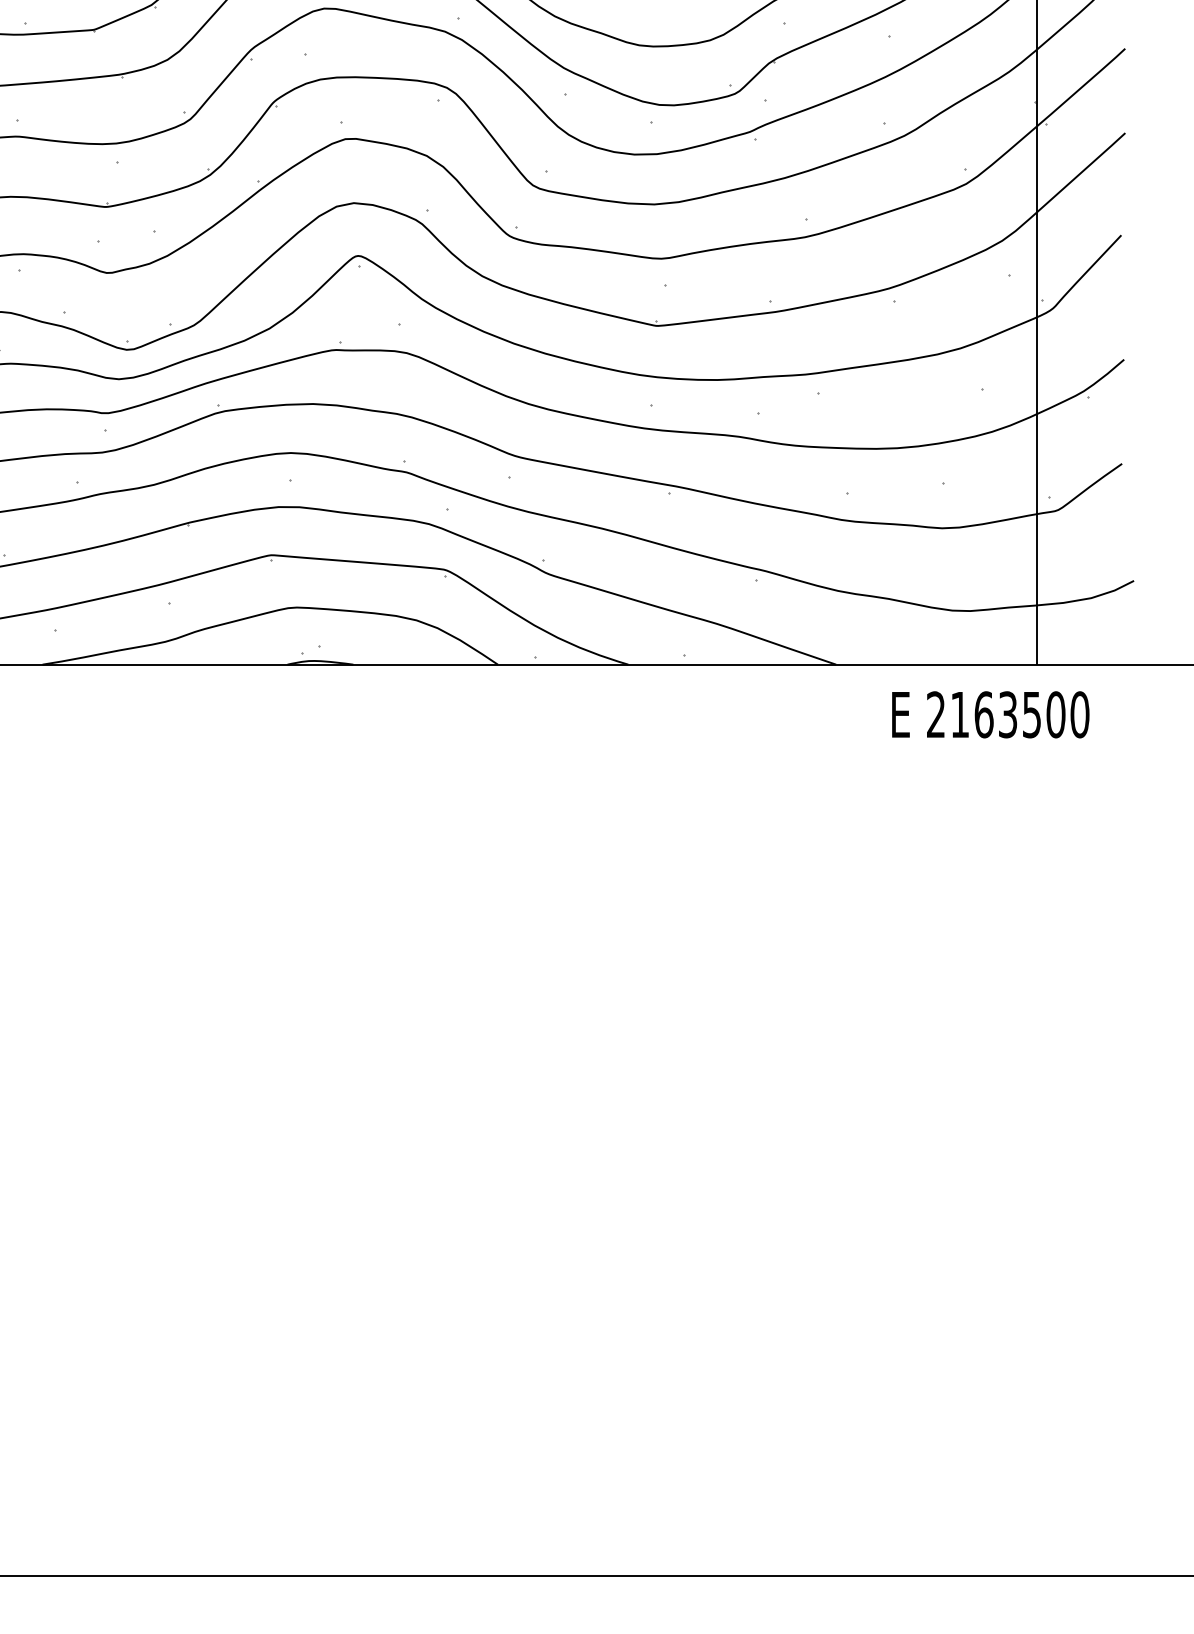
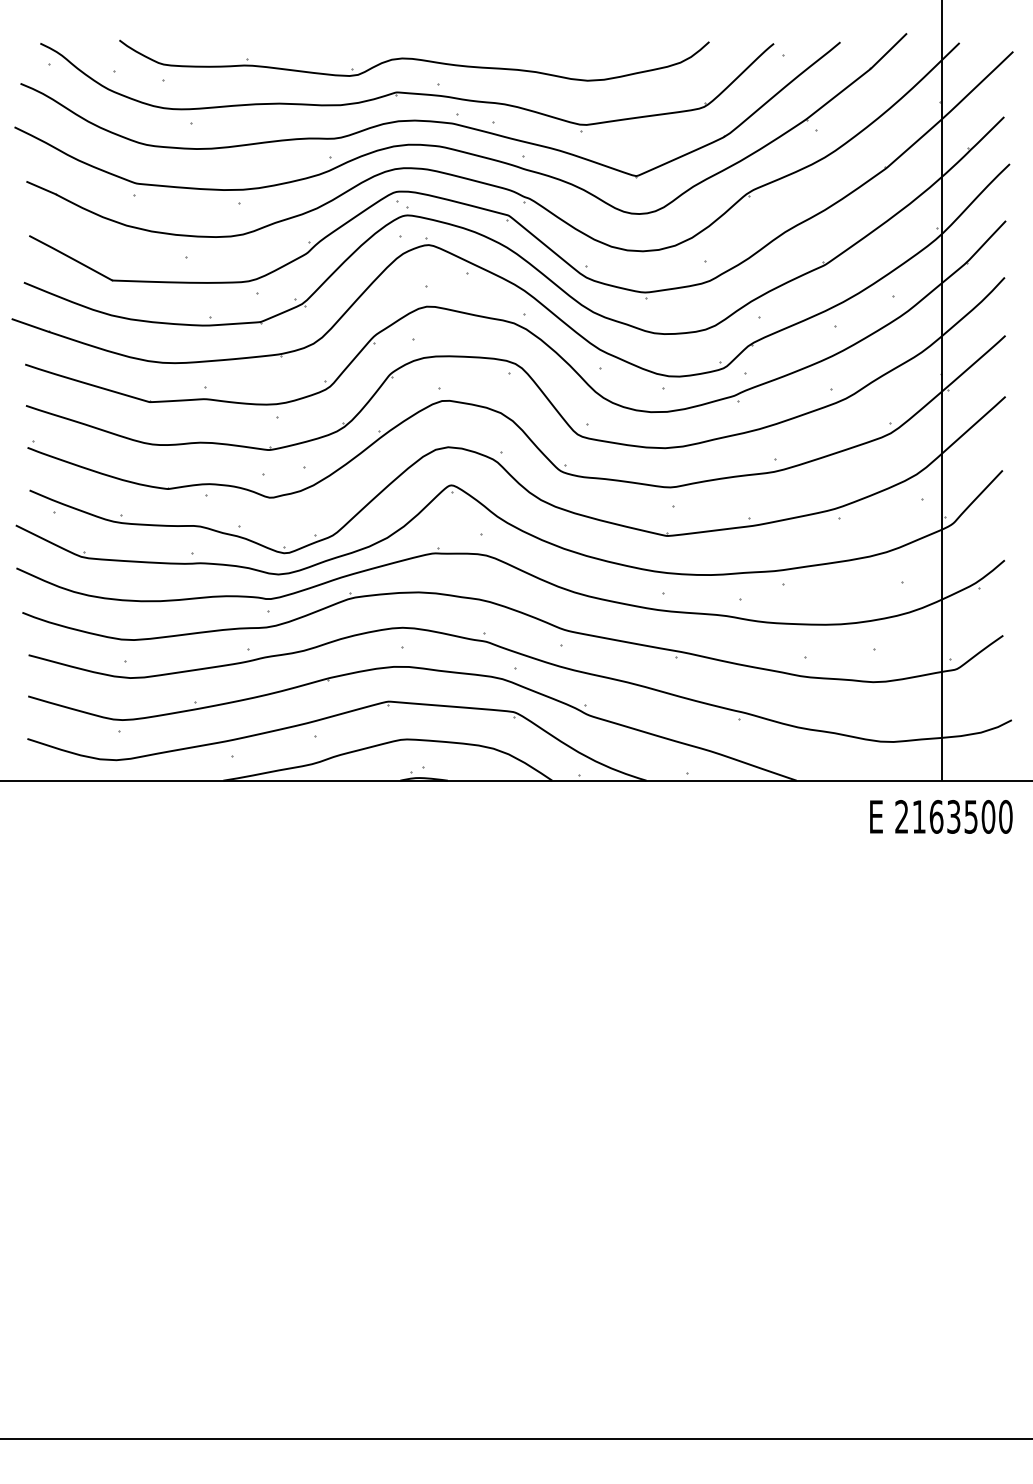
text: (990, 714) -> (941, 816), moved

